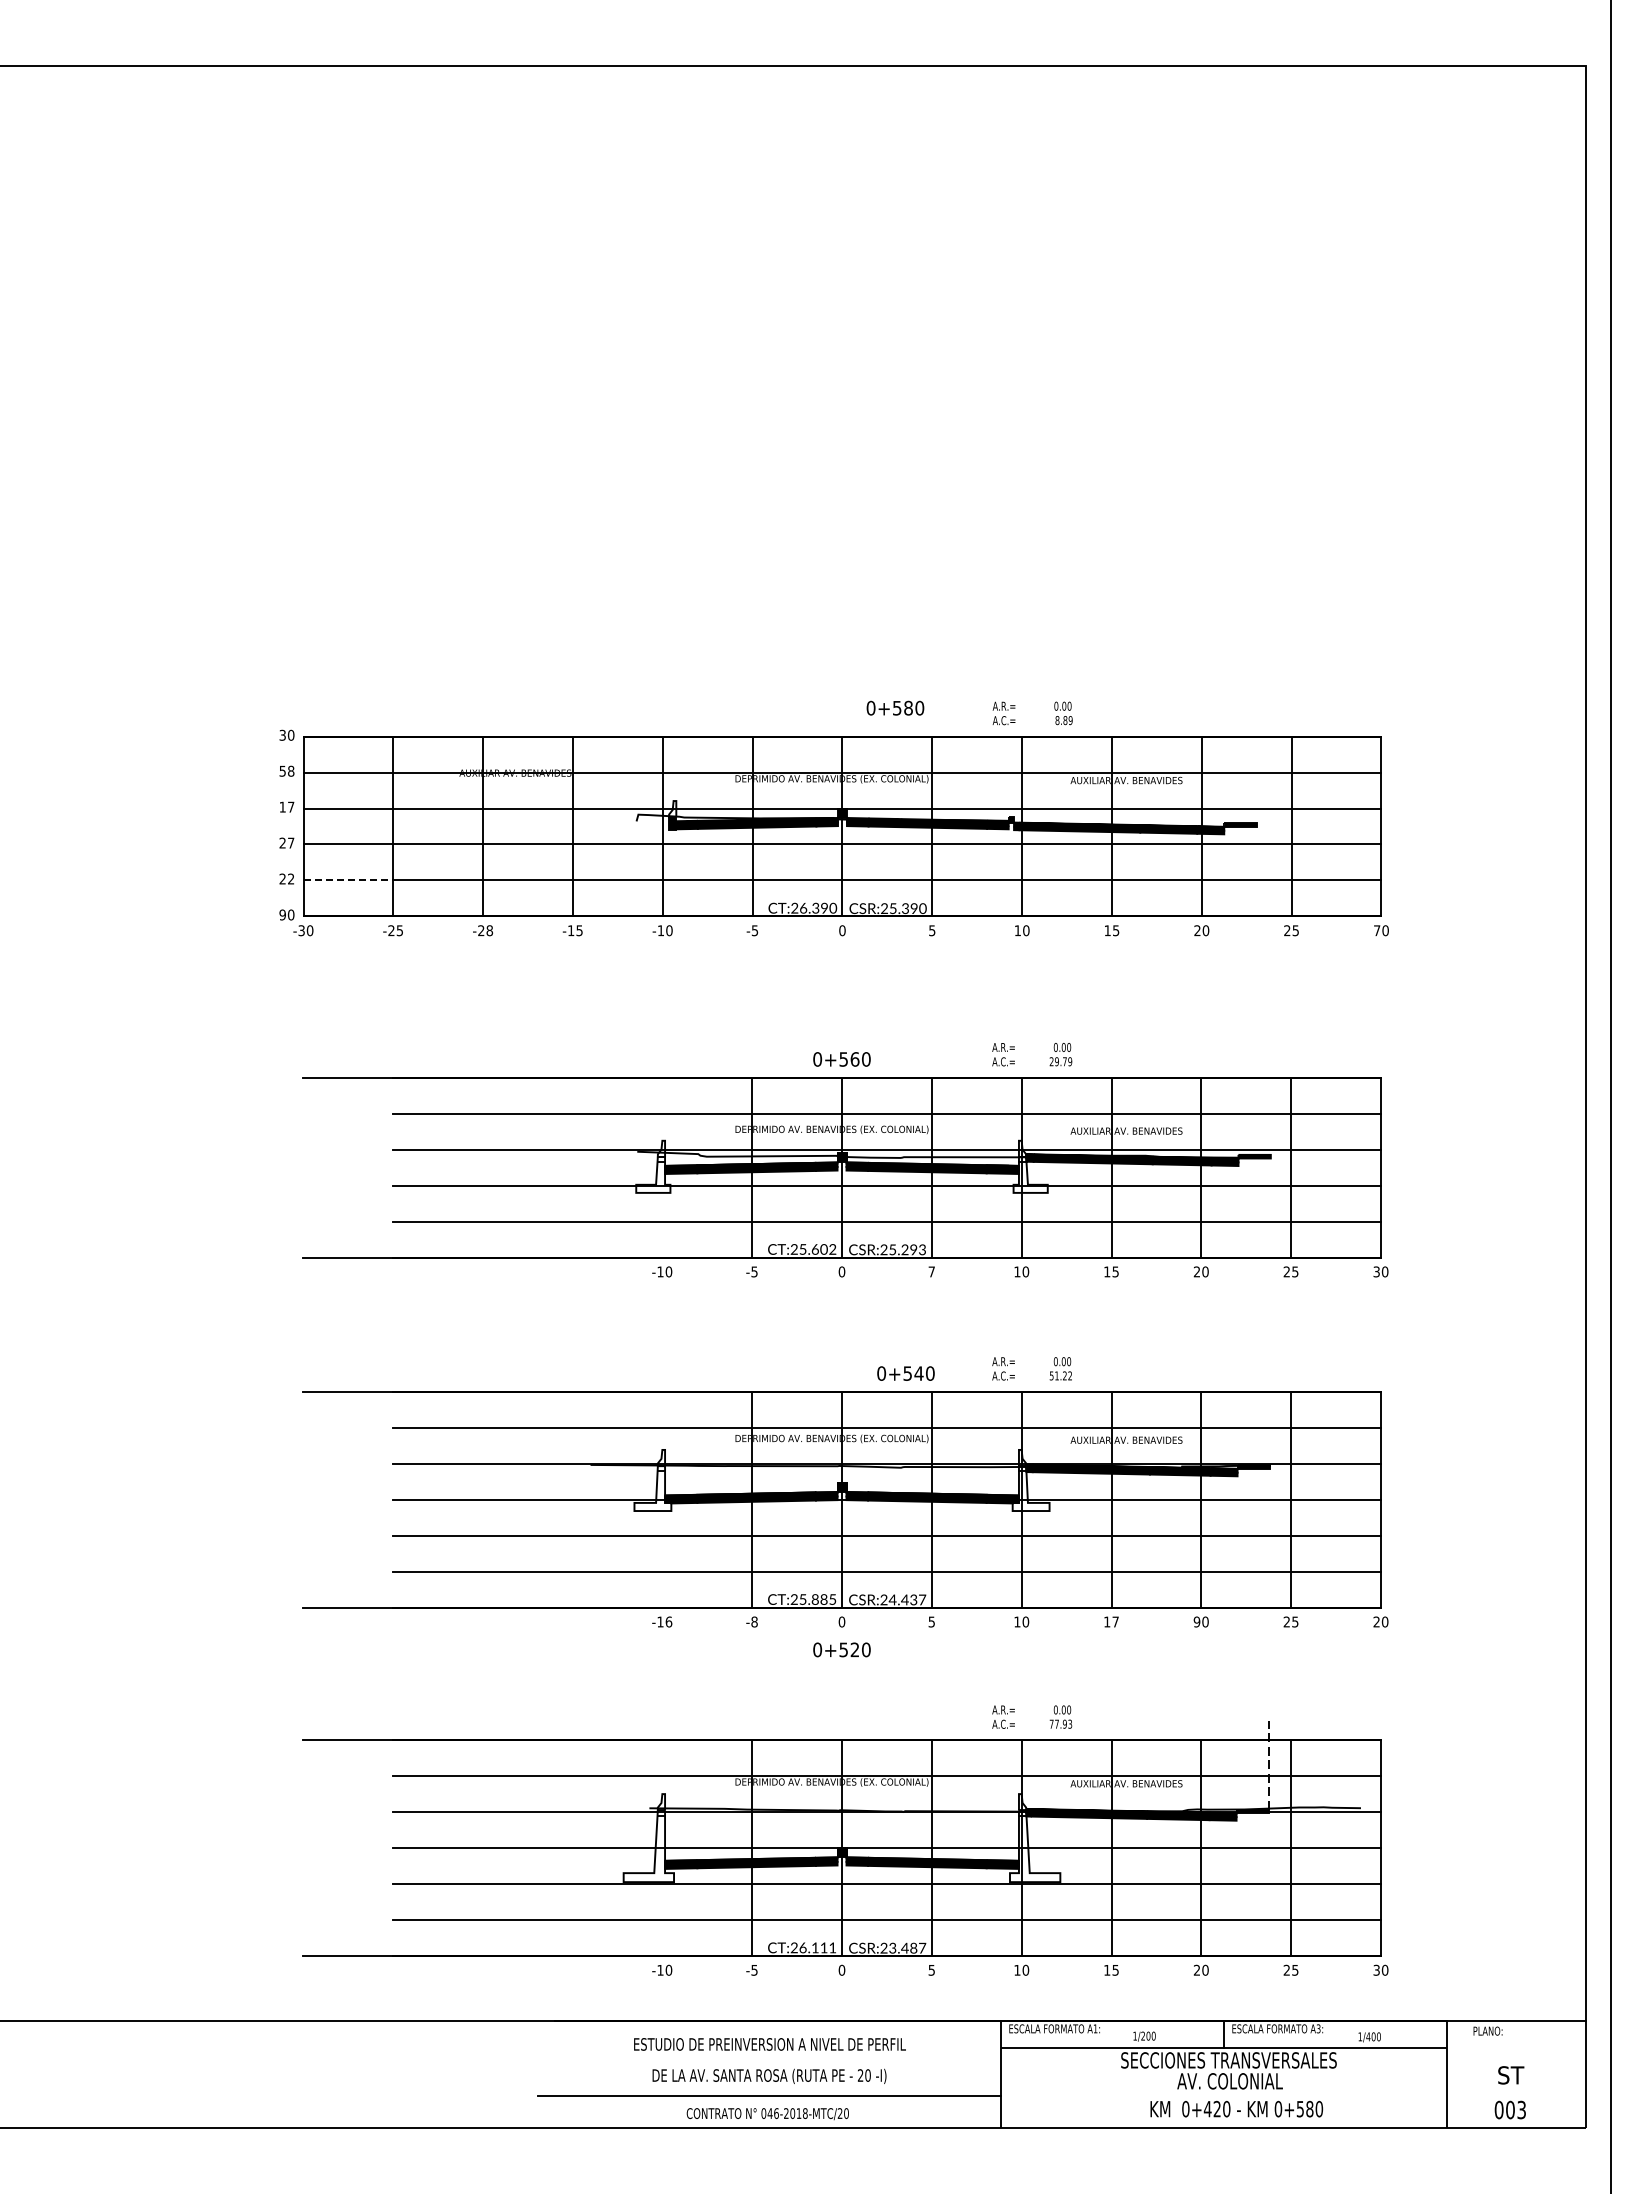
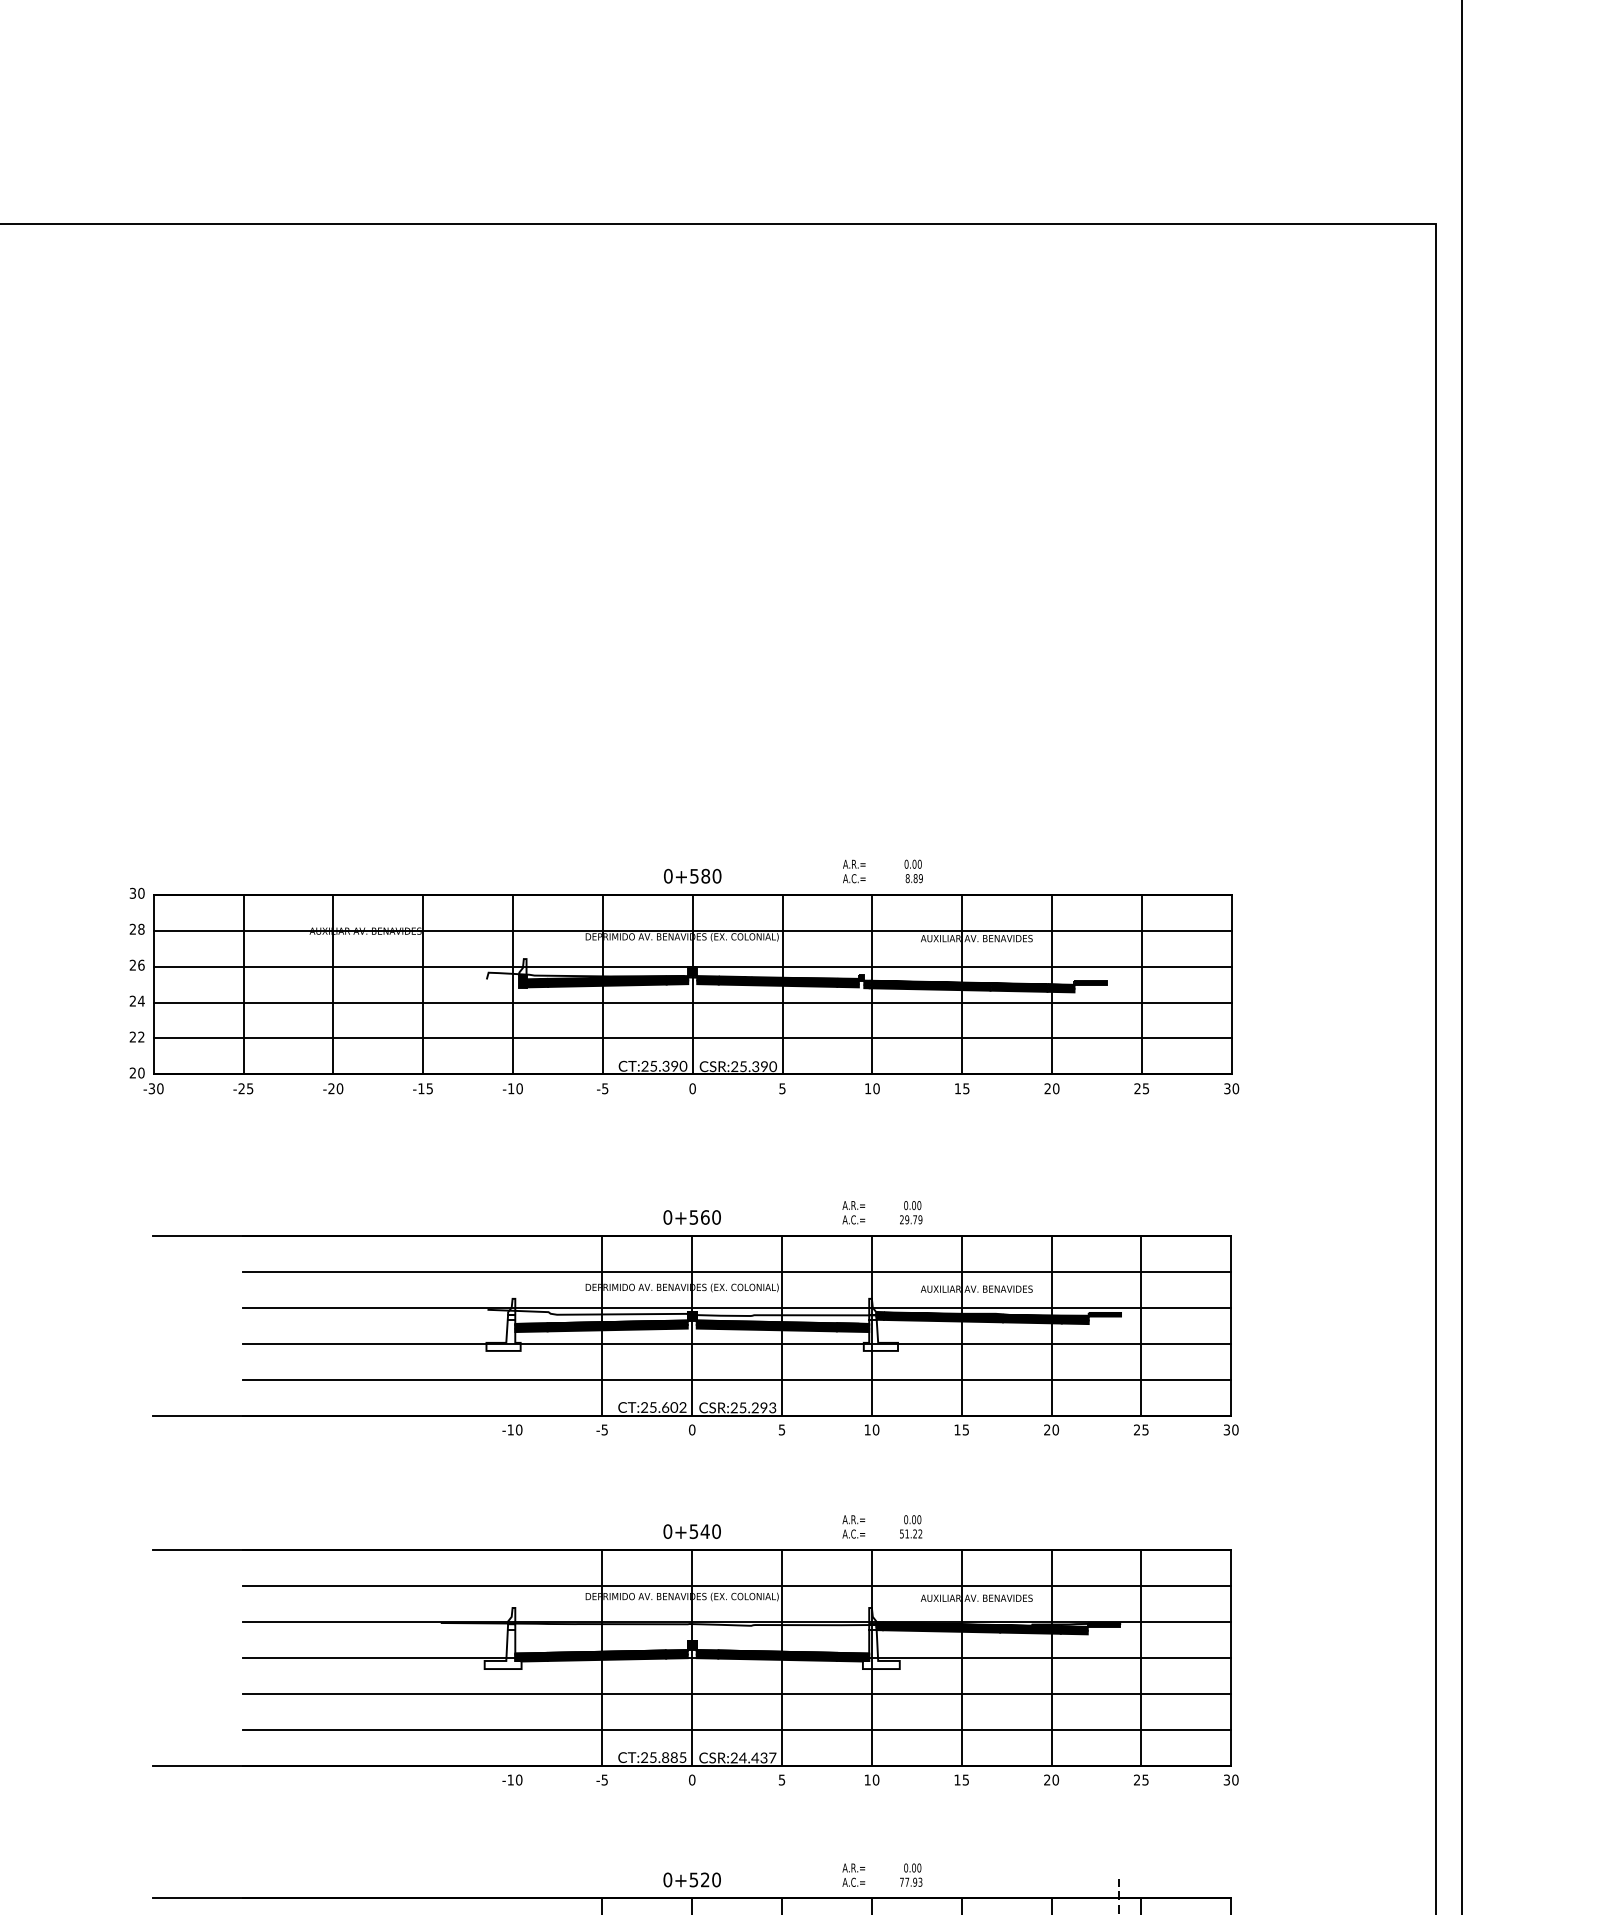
text: (895, 707) -> (692, 875), moved
text: (282, 770) -> (132, 928), 58 -> 28
text: (286, 806) -> (136, 964), 17 -> 26
text: (290, 842) -> (140, 1000), 27 -> 24
line: (348, 880) -> (198, 1038), dashed -> solid
text: (803, 907) -> (653, 1065), CT:26.390 -> CT:25.390
text: (282, 914) -> (132, 1072), 90 -> 20
text: (489, 930) -> (339, 1088), -28 -> -20
text: (1377, 930) -> (1227, 1088), 70 -> 30
text: (931, 1271) -> (781, 1429), 7 -> 5
text: (905, 1373) -> (691, 1531), moved
text: (668, 1621) -> (518, 1779), -16 -> -10
text: (754, 1621) -> (604, 1779), -8 -> -5
text: (1115, 1621) -> (965, 1779), 17 -> 15
text: (1196, 1621) -> (1046, 1779), 90 -> 20
text: (1376, 1622) -> (1226, 1780), 20 -> 30
text: (841, 1649) -> (691, 1879), moved

